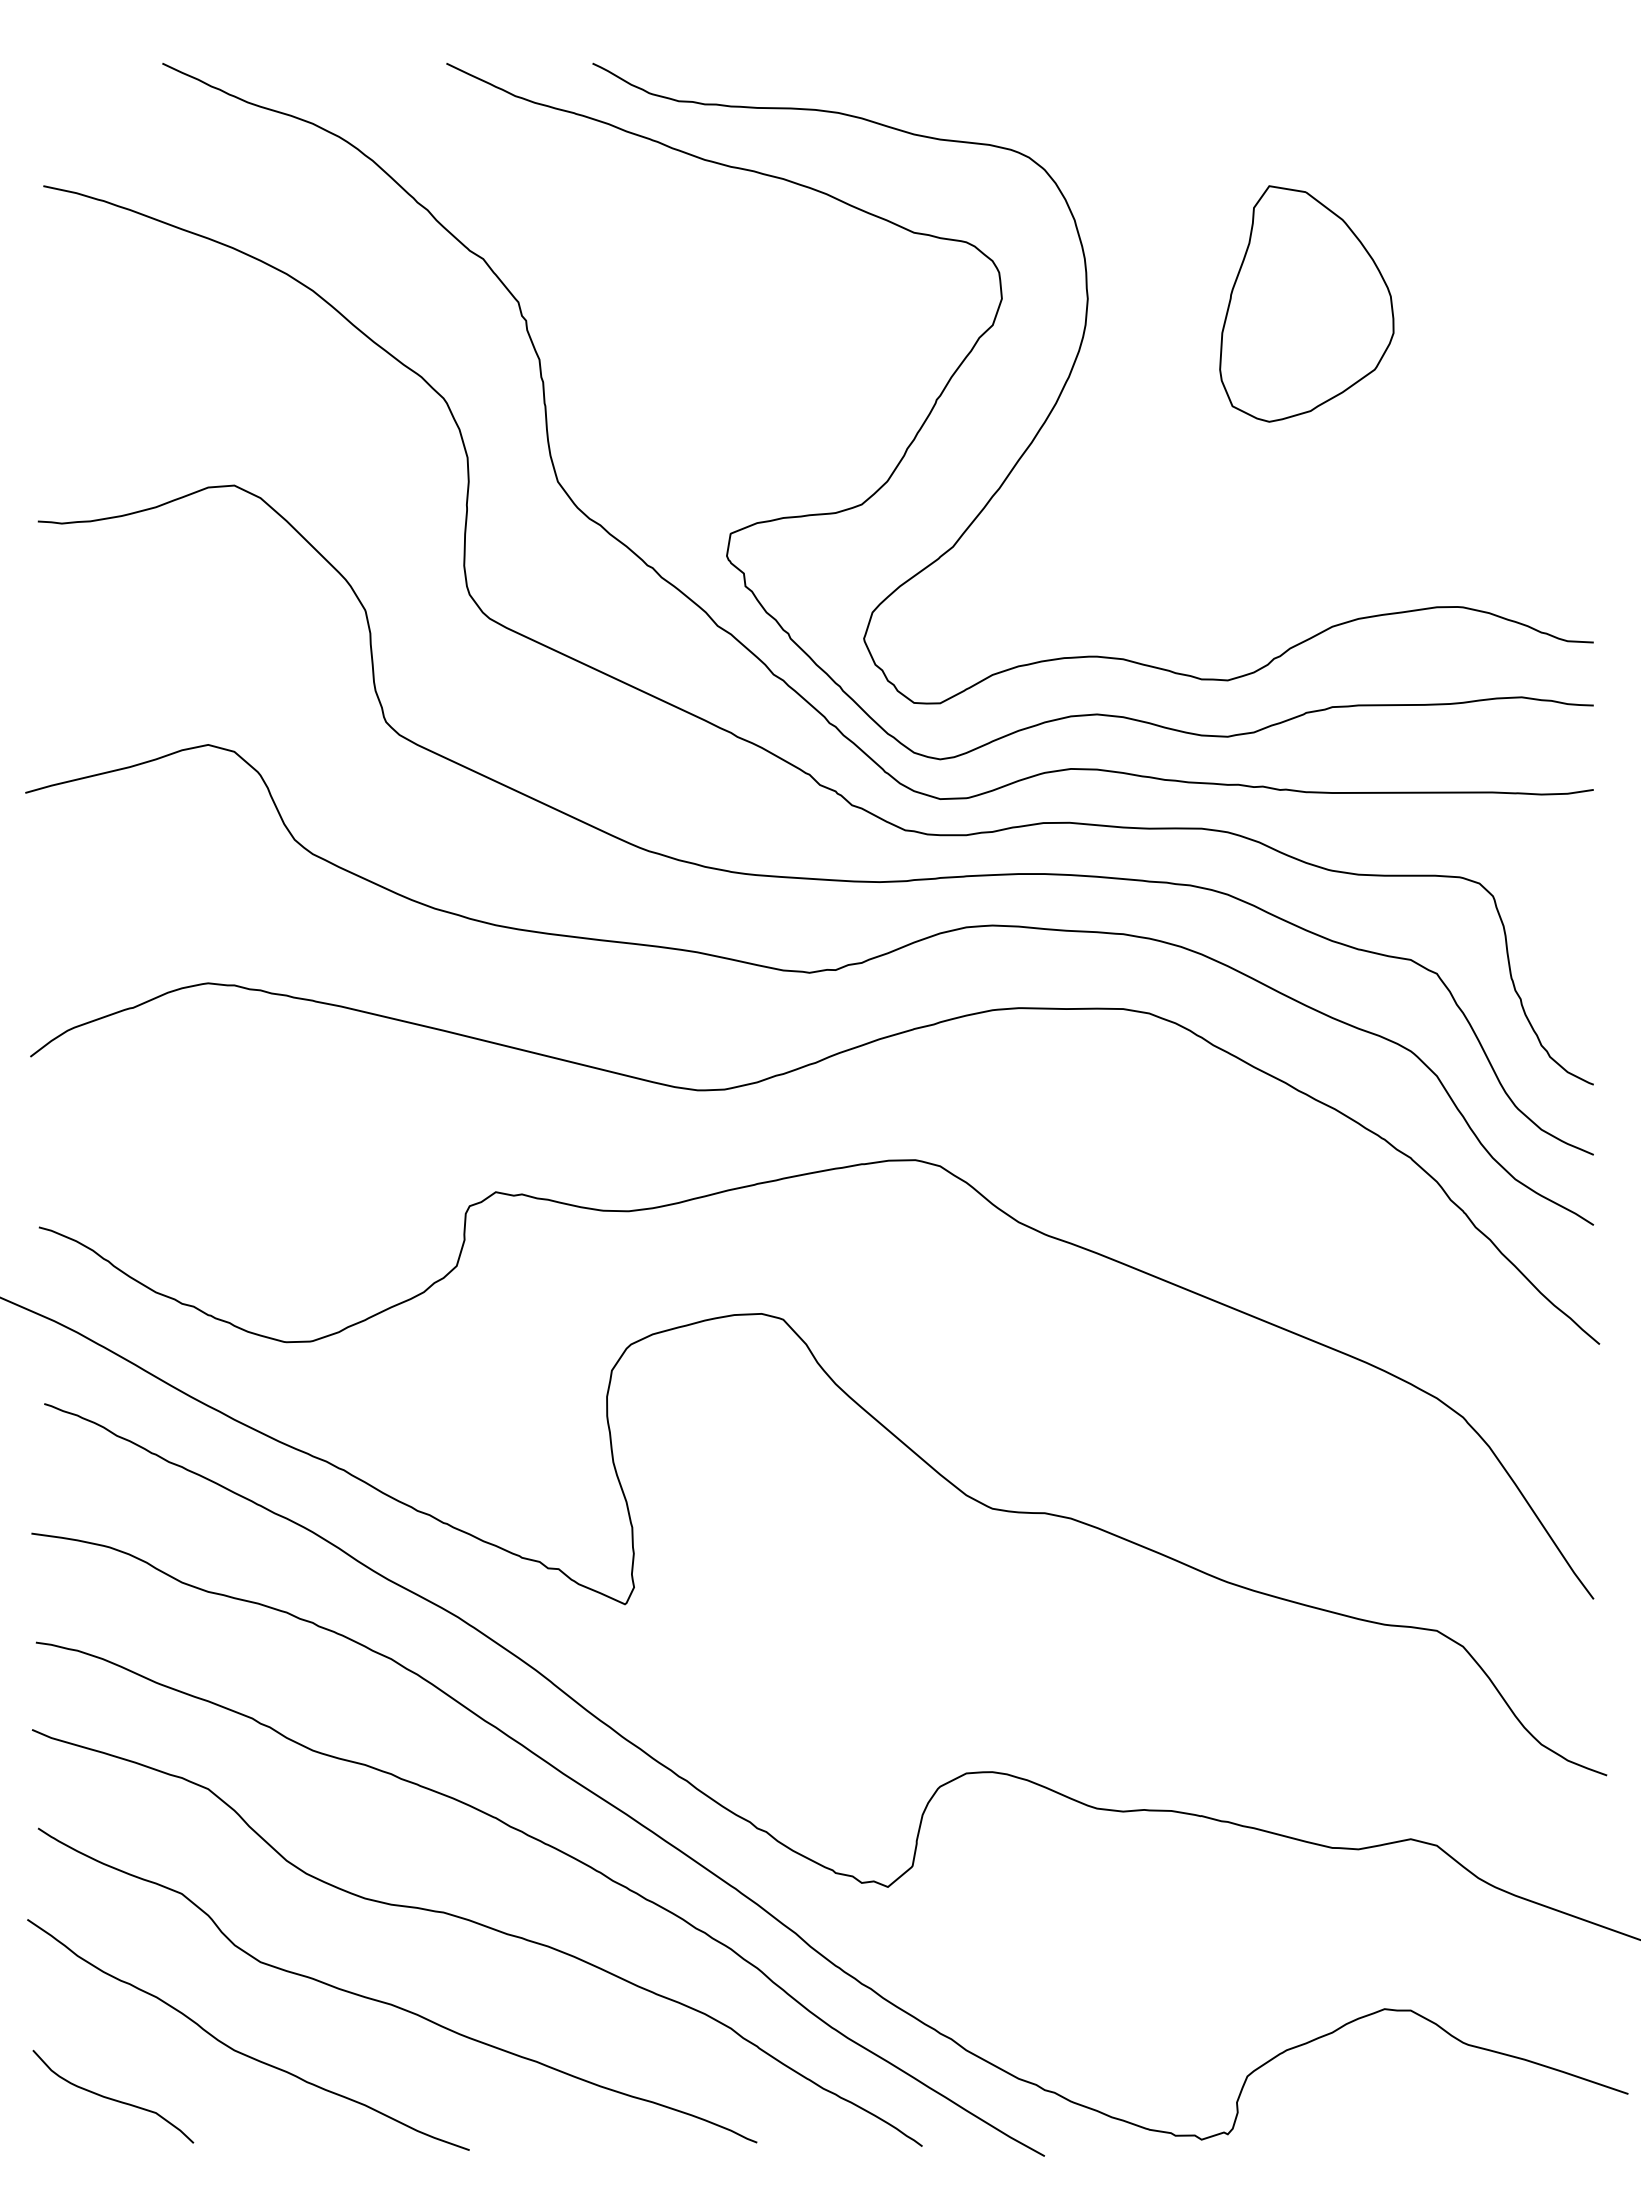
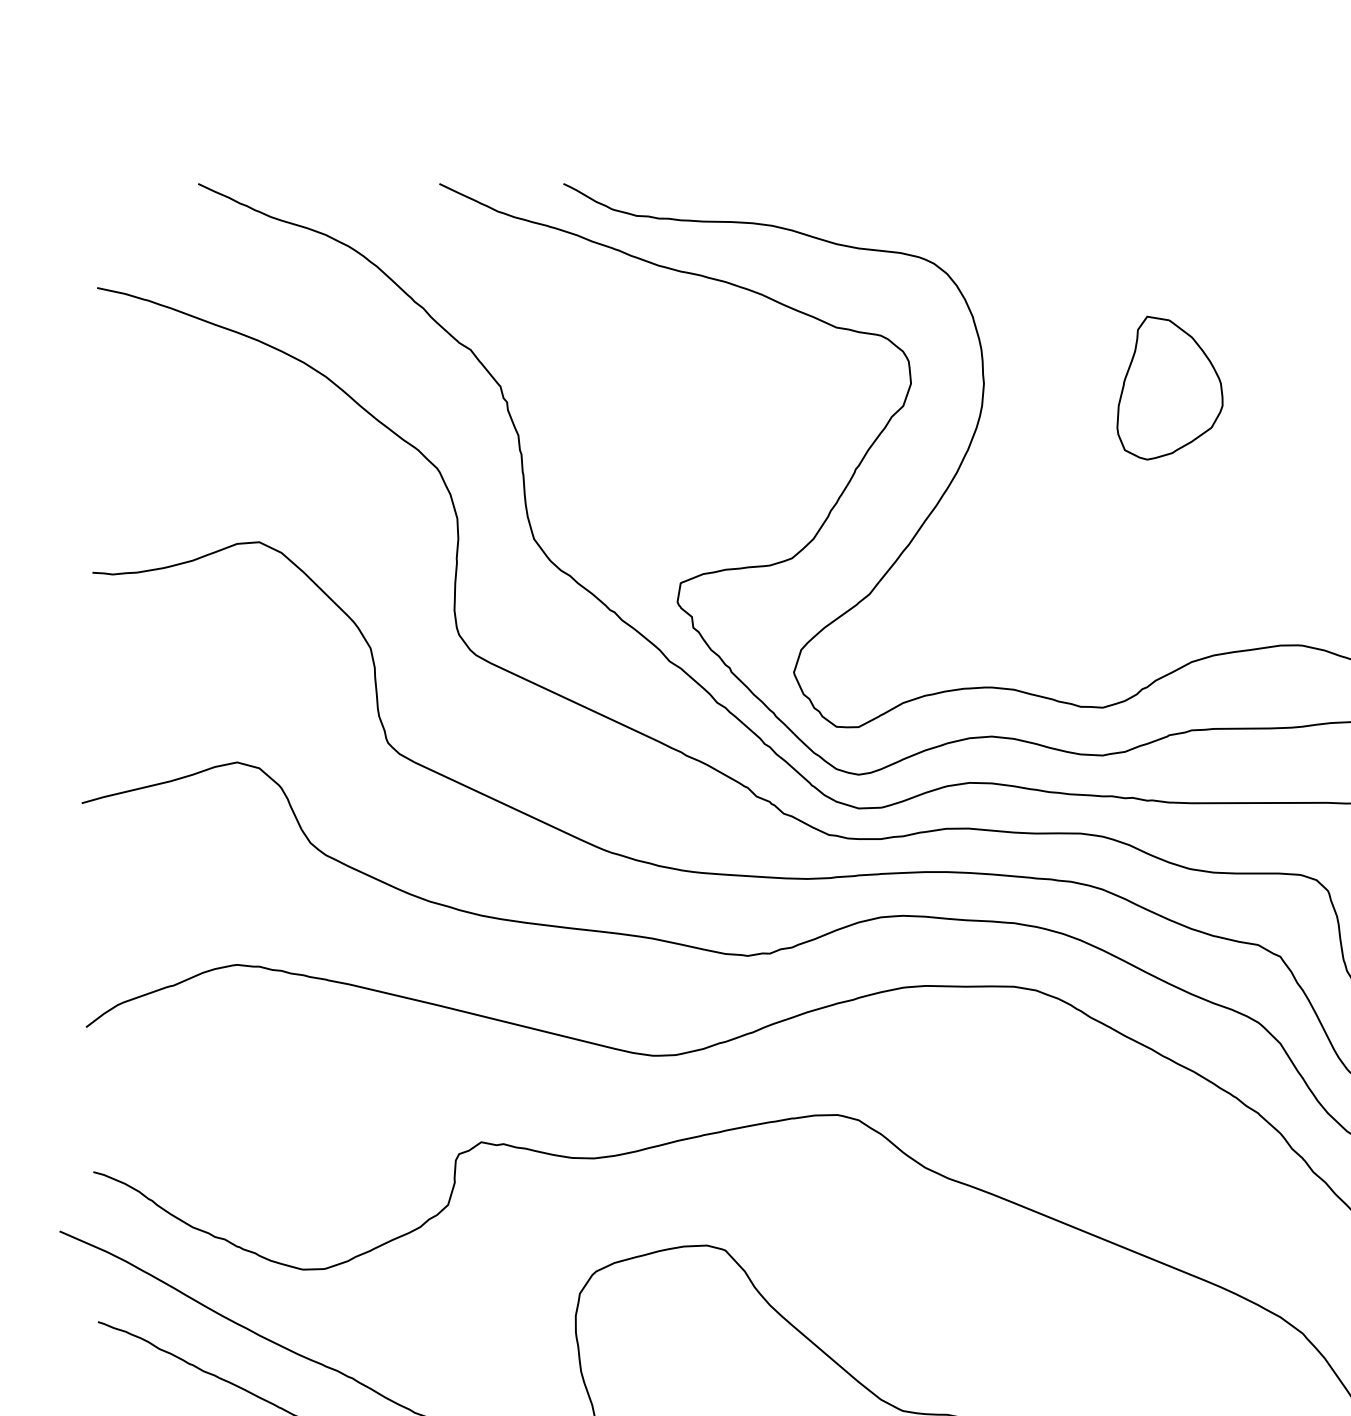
part: (1306, 304) -> (1169, 388), size x0.71

